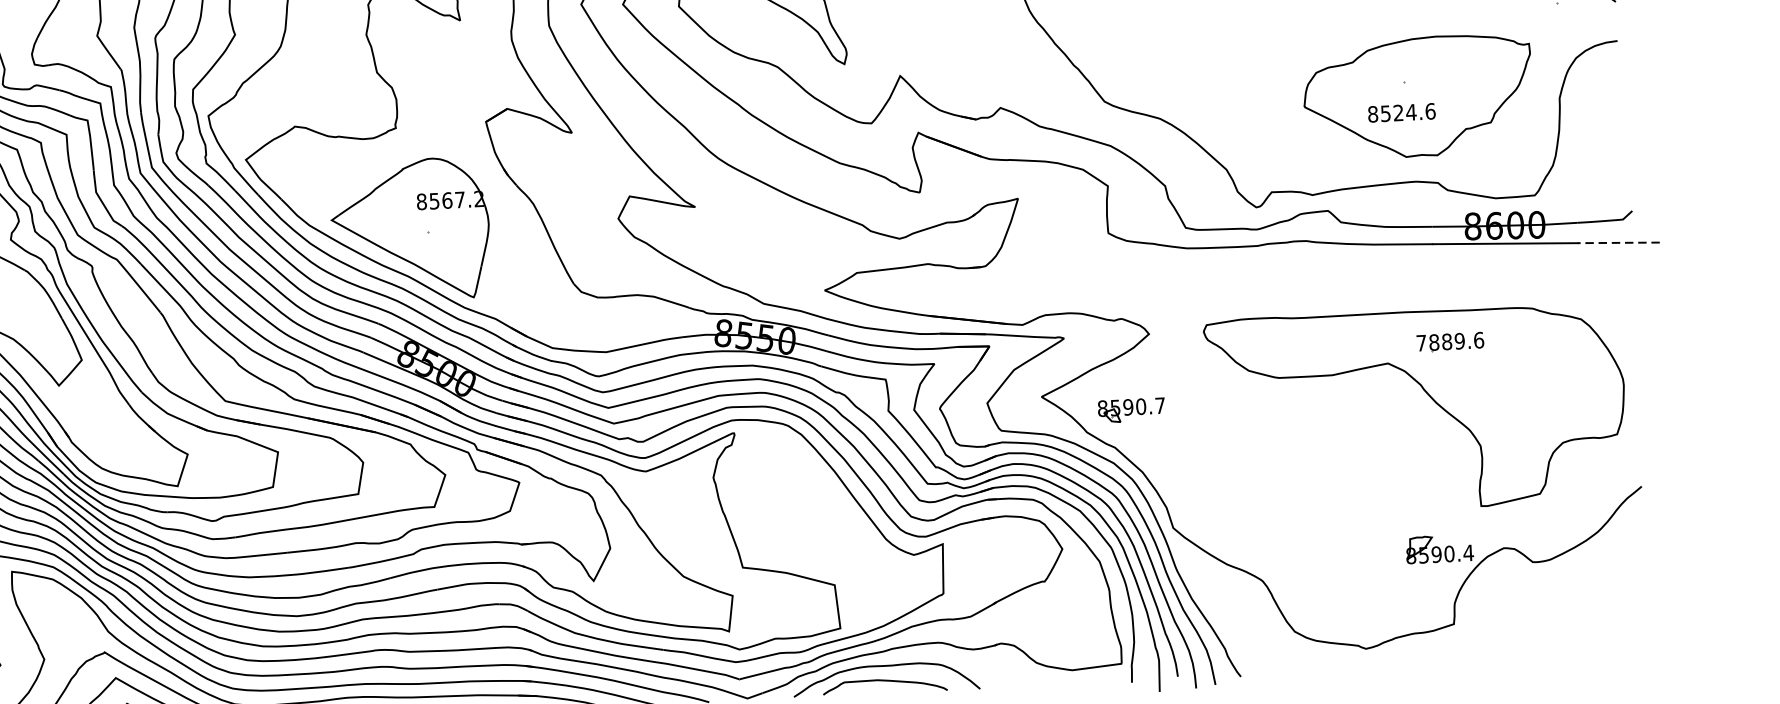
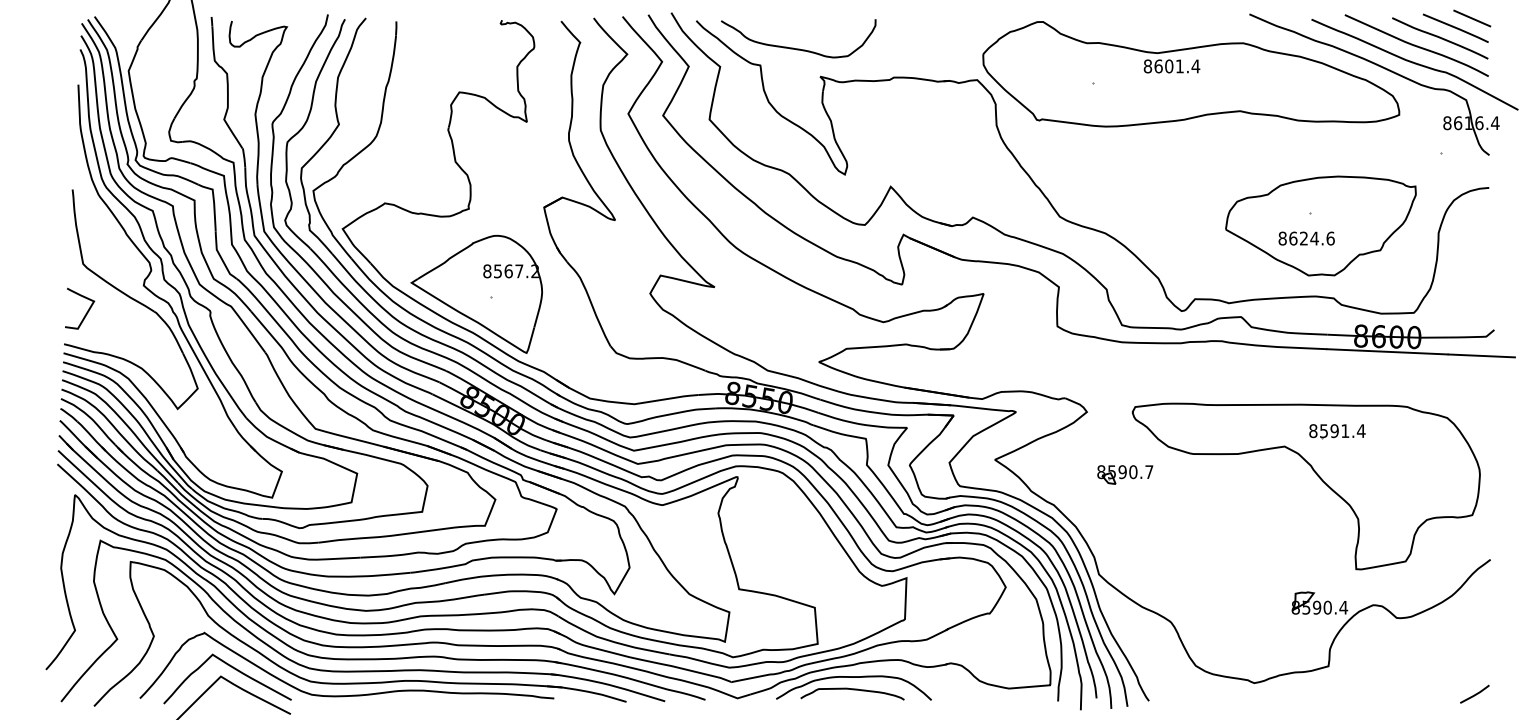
text: (1386, 113) -> (1293, 238), 8524.6 -> 8624.6
line: (1618, 242) -> (1481, 355), dashed -> solid
text: (1450, 342) -> (1337, 431), 7889.6 -> 8591.4
part: (1131, 410) -> (1125, 474), moved
line: (1631, 647) -> (1475, 693), added

